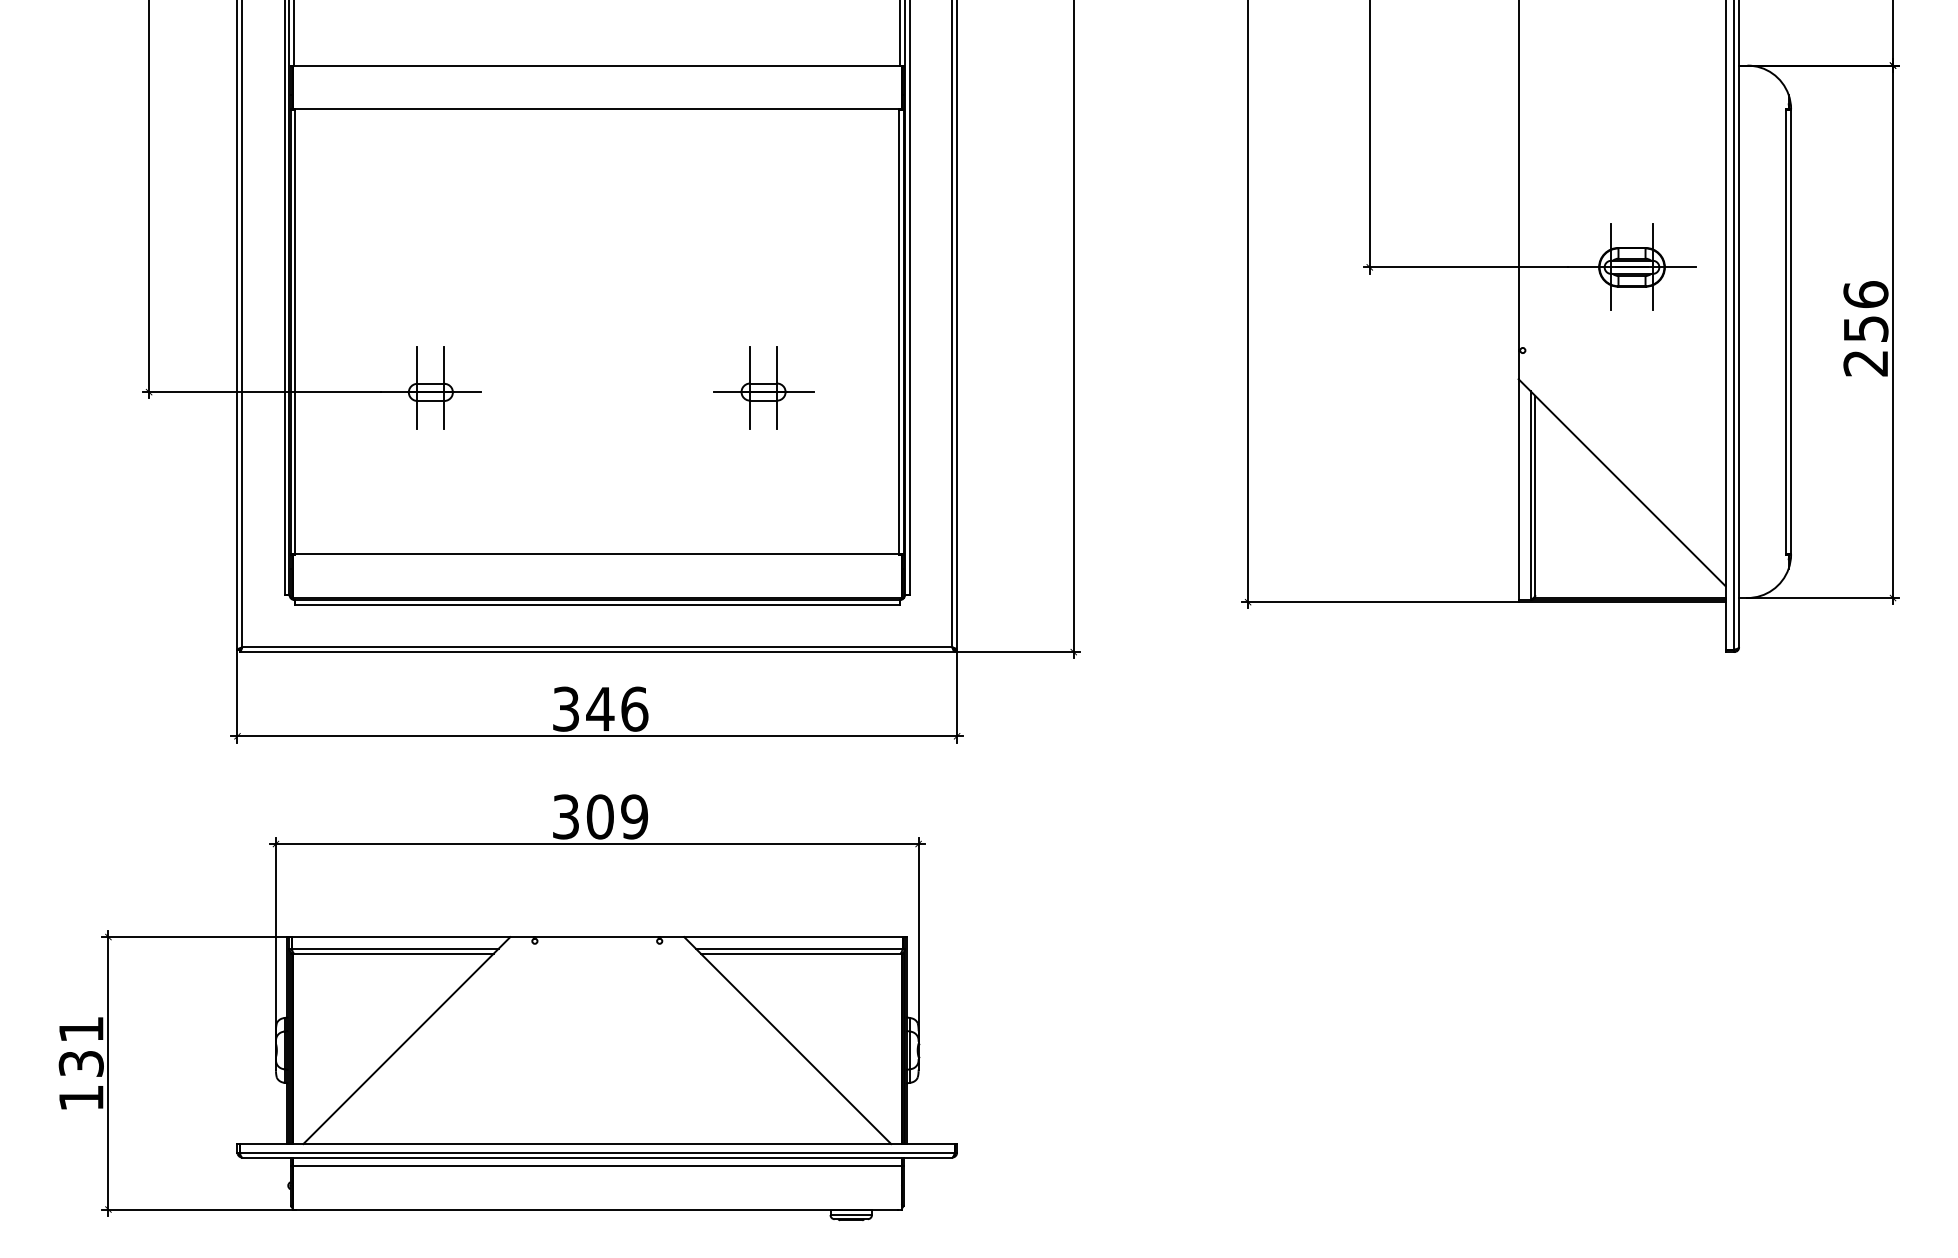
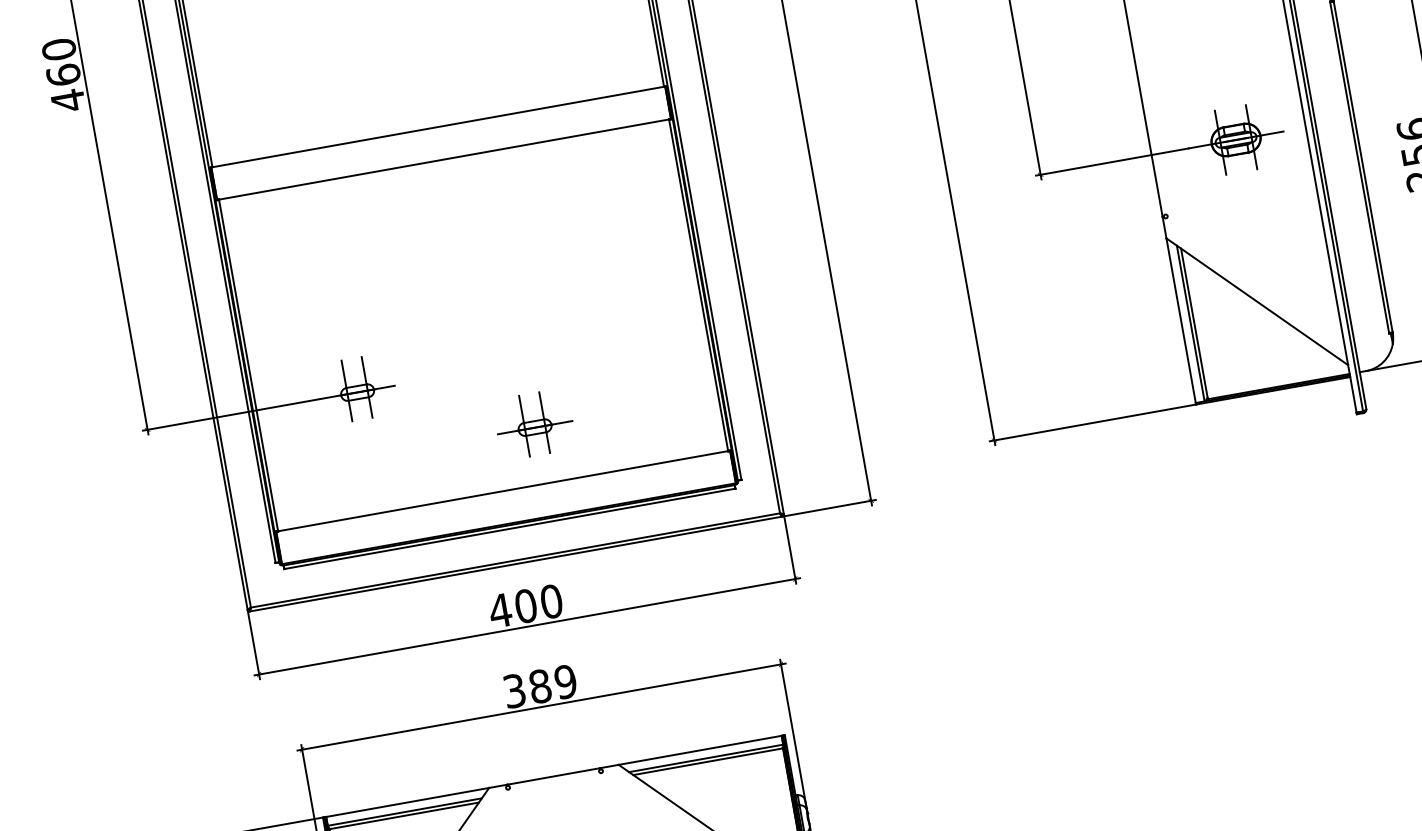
part: (763, 387) -> (534, 424), moved
text: (599, 708) -> (525, 605), 346 -> 400
text: (599, 816) -> (539, 686), 309 -> 389

